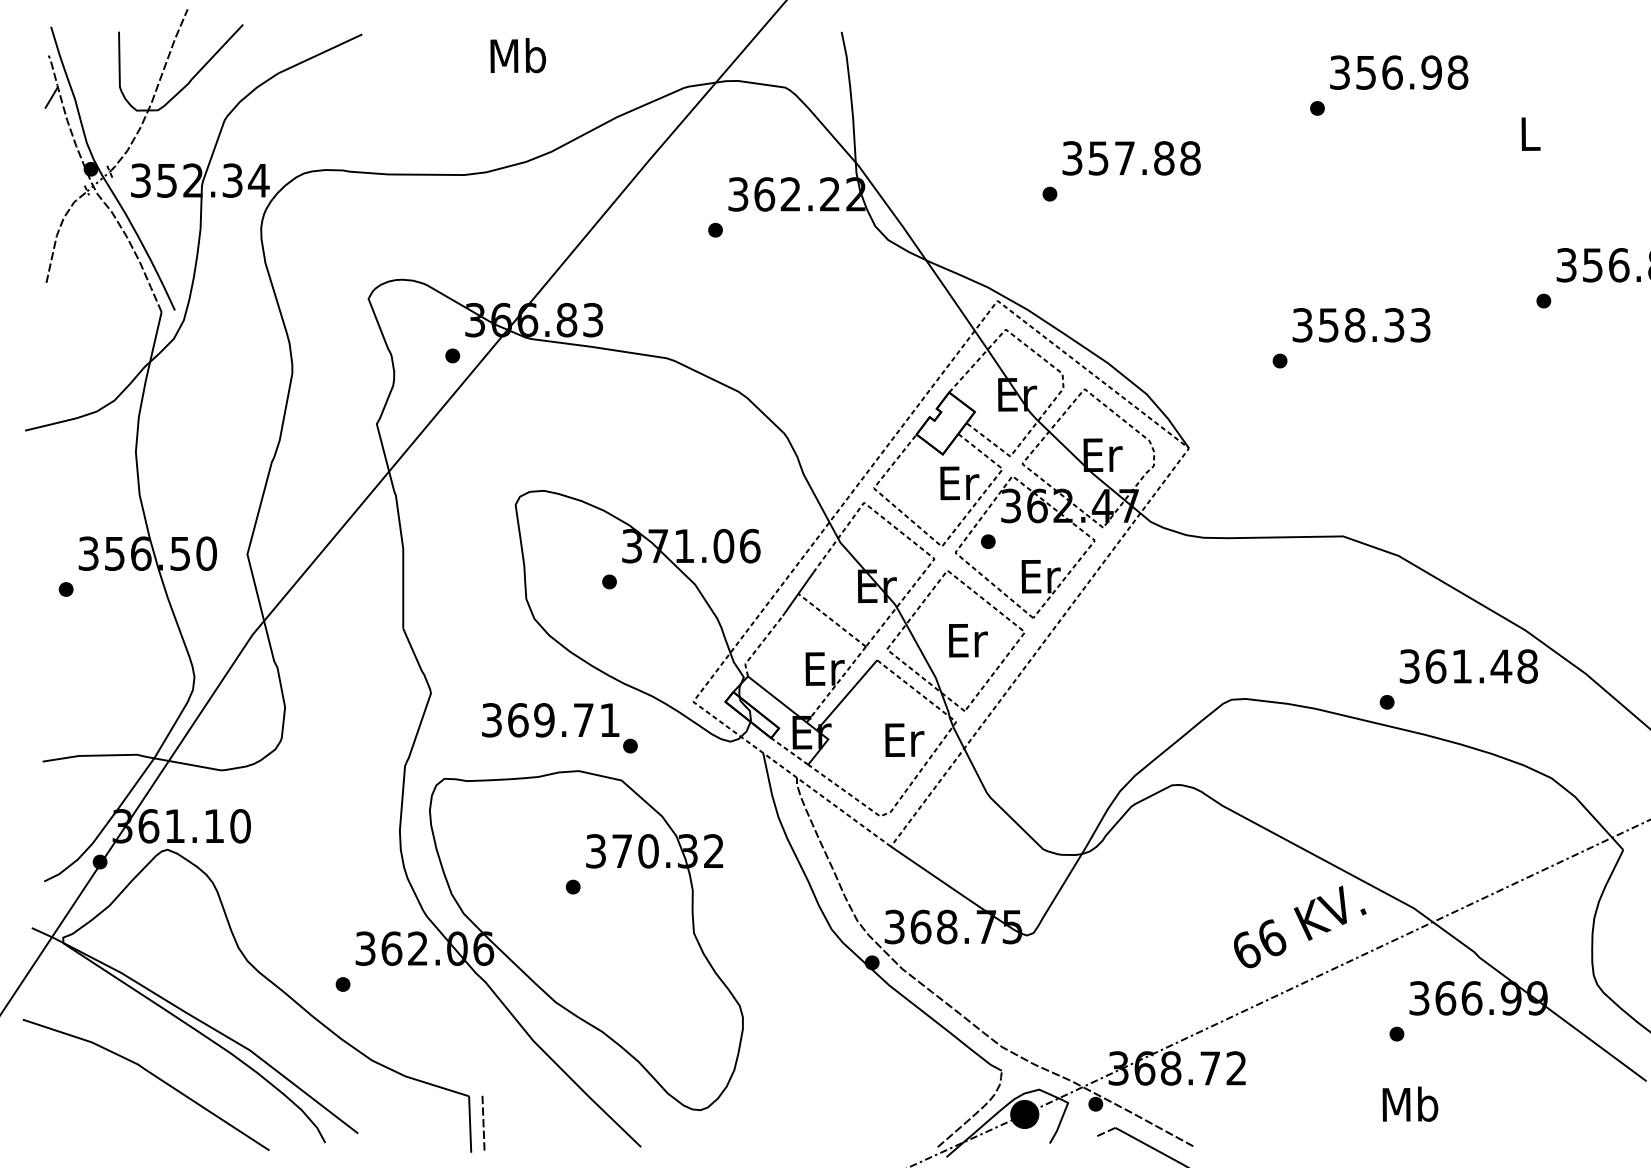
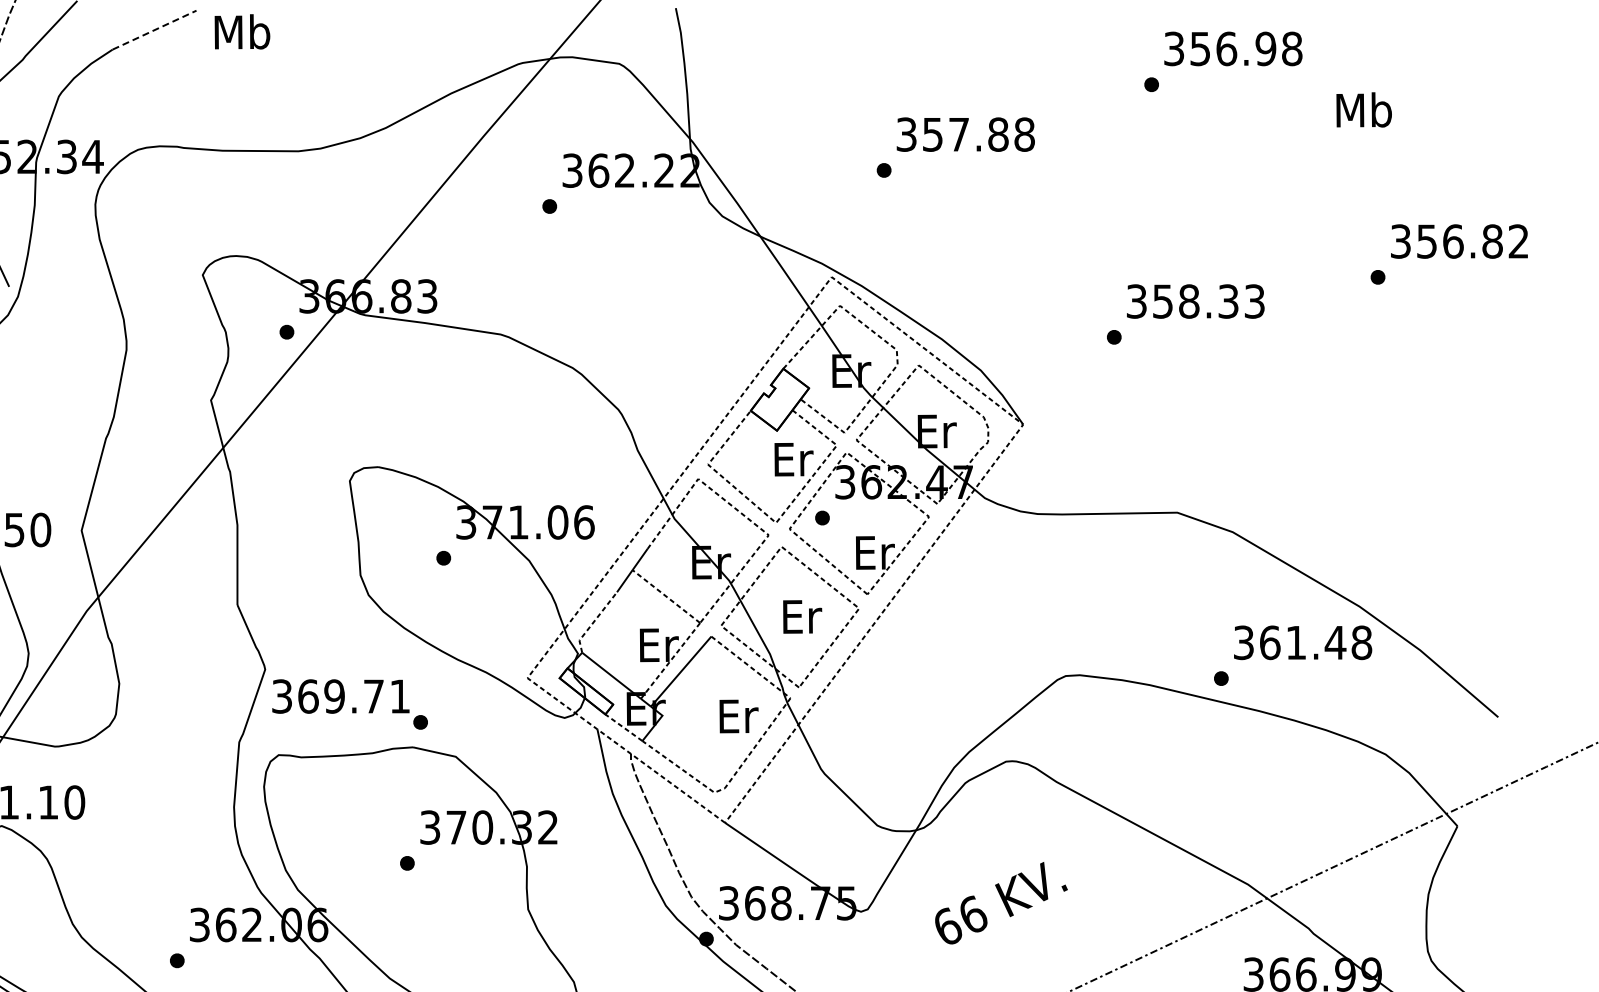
line: (319, 54) -> (153, 30), solid -> dashed
text: (517, 55) -> (241, 31), moved
text: (1529, 133) -> (1363, 109), L -> Mb
text: (559, 728) -> (349, 704), moved
text: (1300, 926) -> (1001, 902), moved

